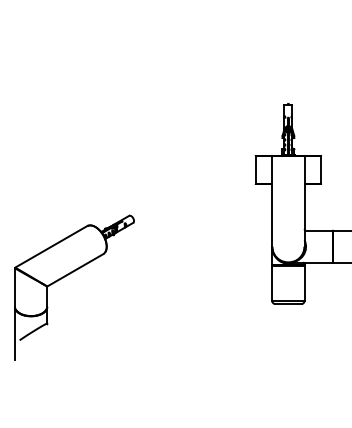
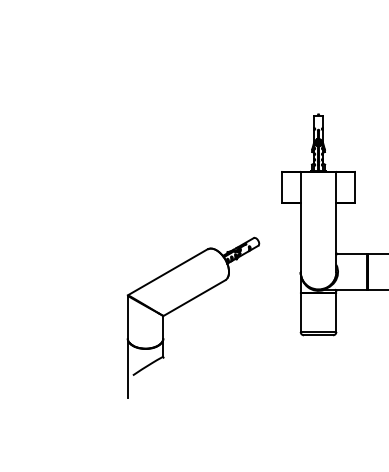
part: (69, 275) -> (187, 303), moved

